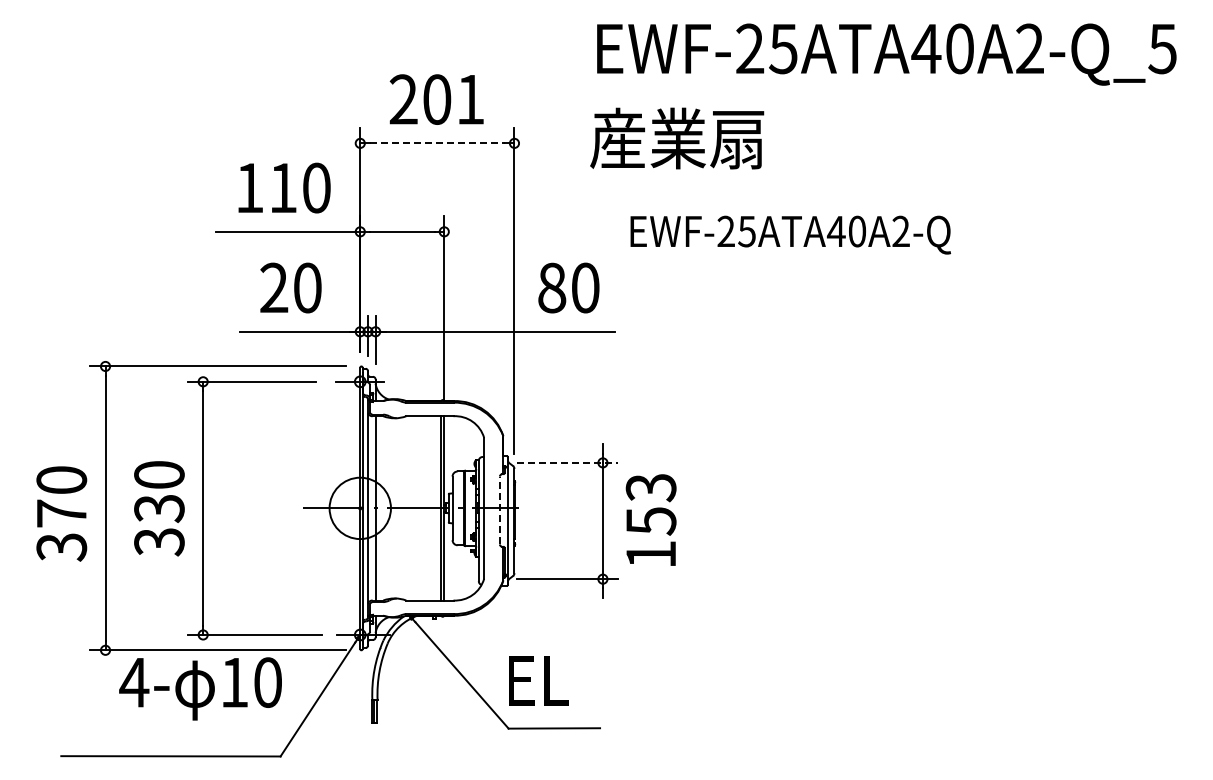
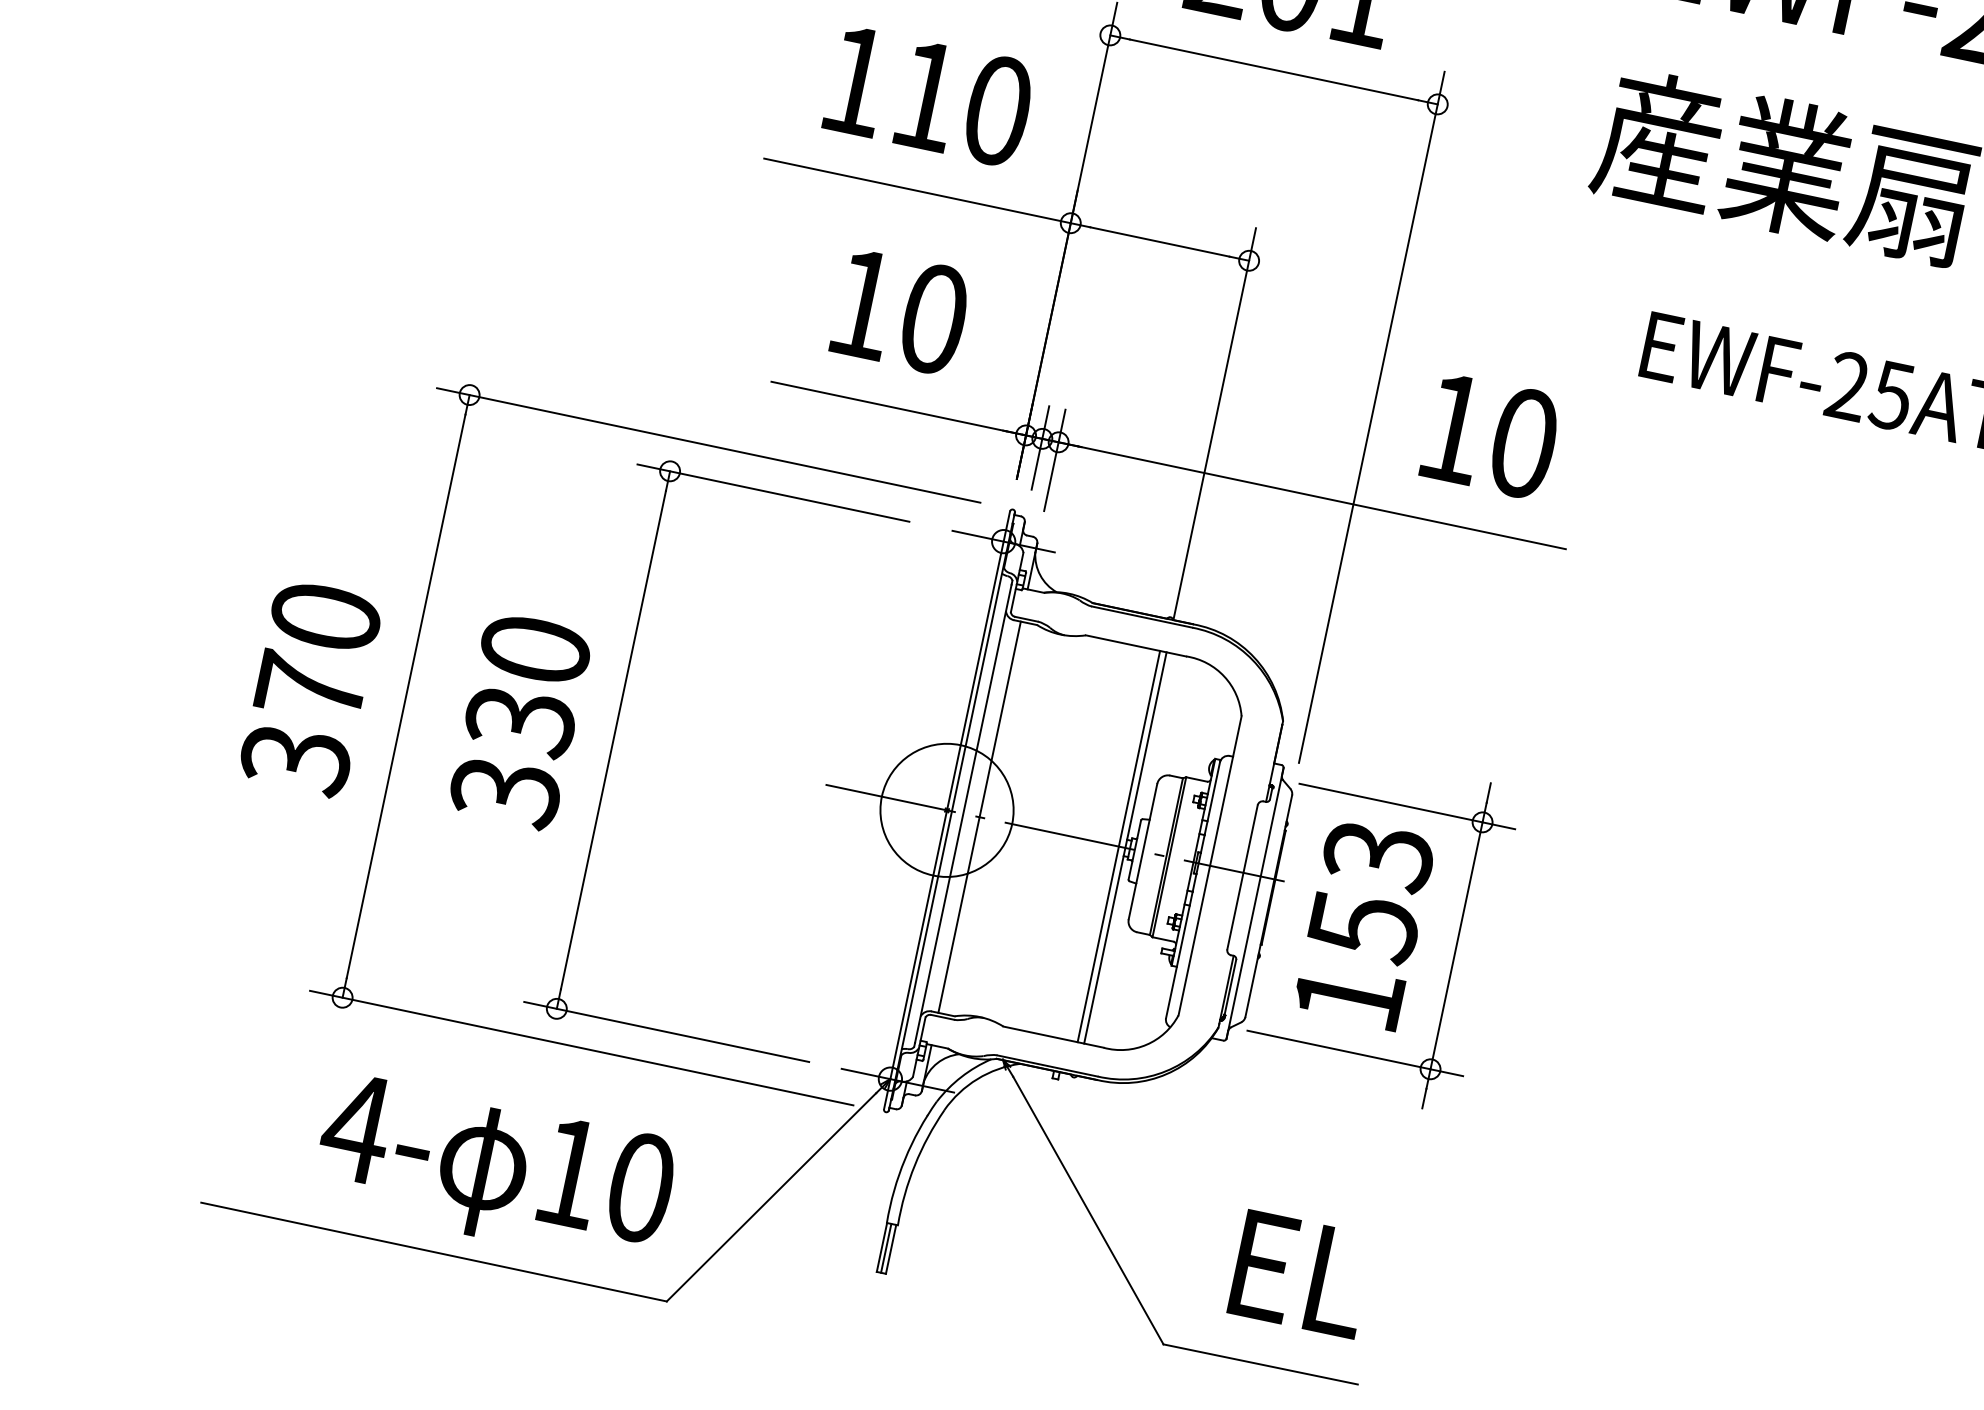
line: (437, 143) -> (1274, 70), dashed -> solid
text: (274, 287) -> (863, 302), 20 -> 10
text: (552, 287) -> (1453, 427), 80 -> 10
line: (567, 462) -> (1407, 805), dashed -> solid
line: (499, 510) -> (1241, 877), dashed -> solid
text: (650, 519) -> (1362, 922), moved
text: (538, 680) -> (1300, 1273), moved
text: (200, 688) -> (494, 1169), moved

